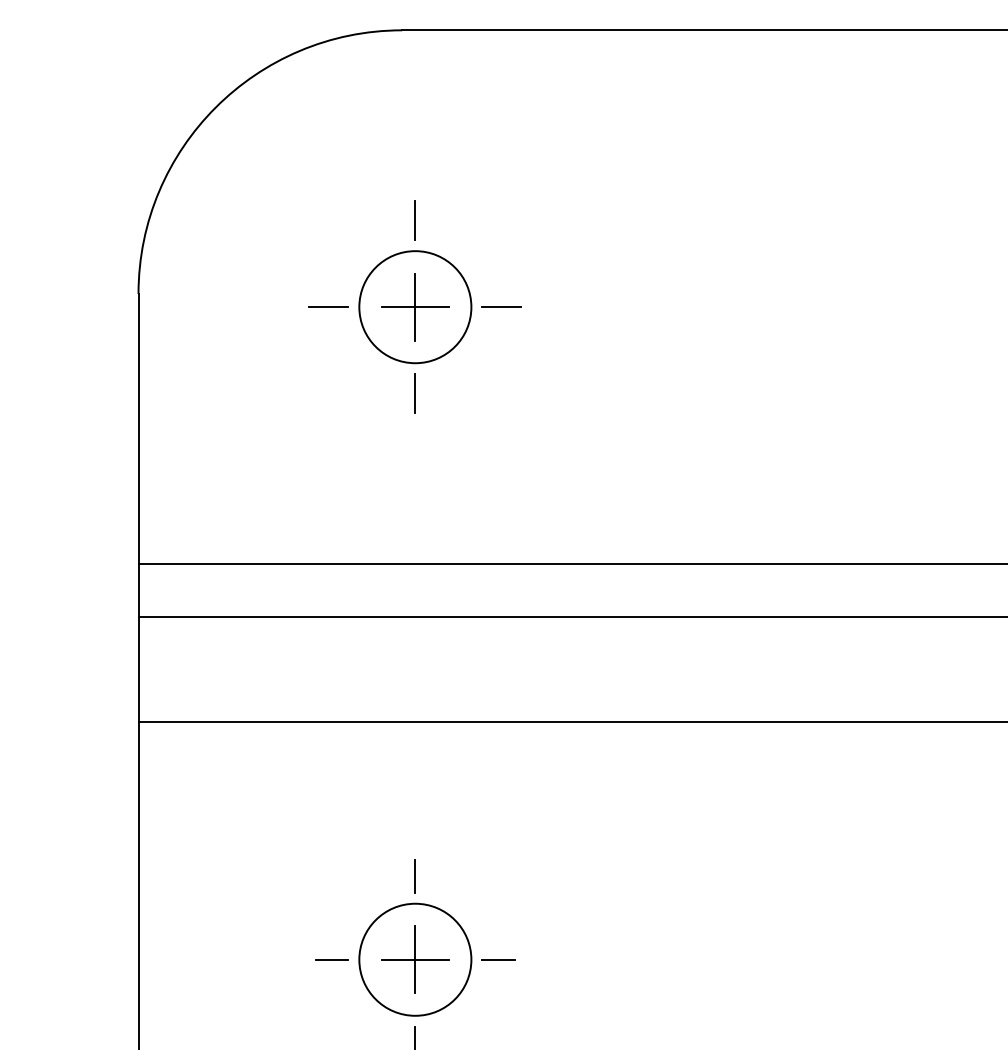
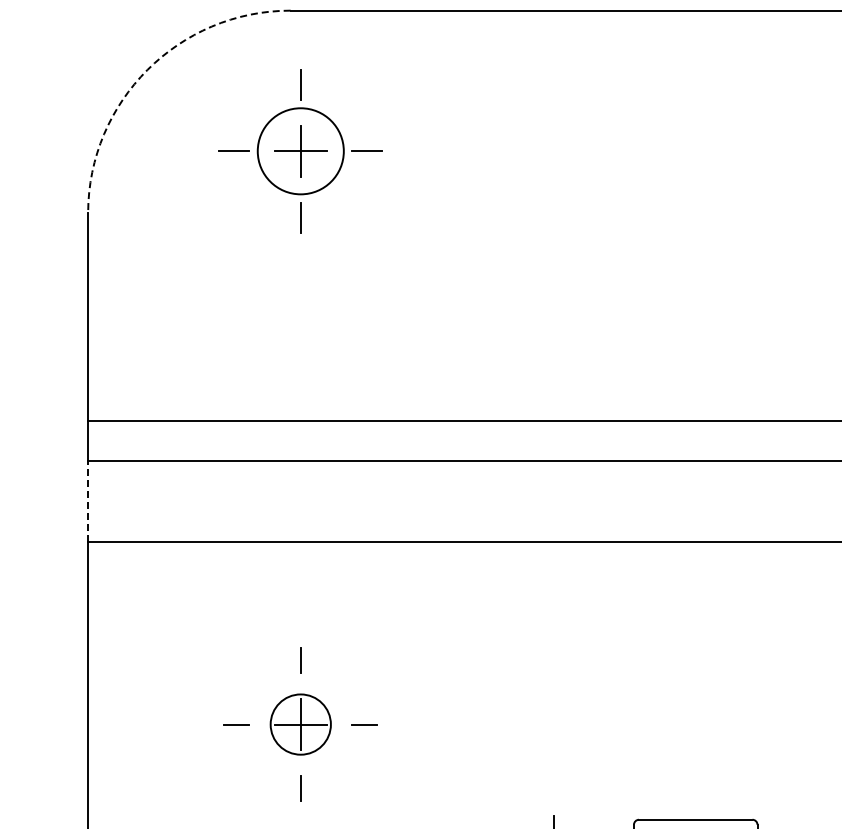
arc: (215, 106) -> (147, 69), solid -> dashed
part: (414, 307) -> (300, 151), moved
line: (138, 669) -> (88, 501), solid -> dashed
circle: (414, 959) -> (300, 724), size x0.7

